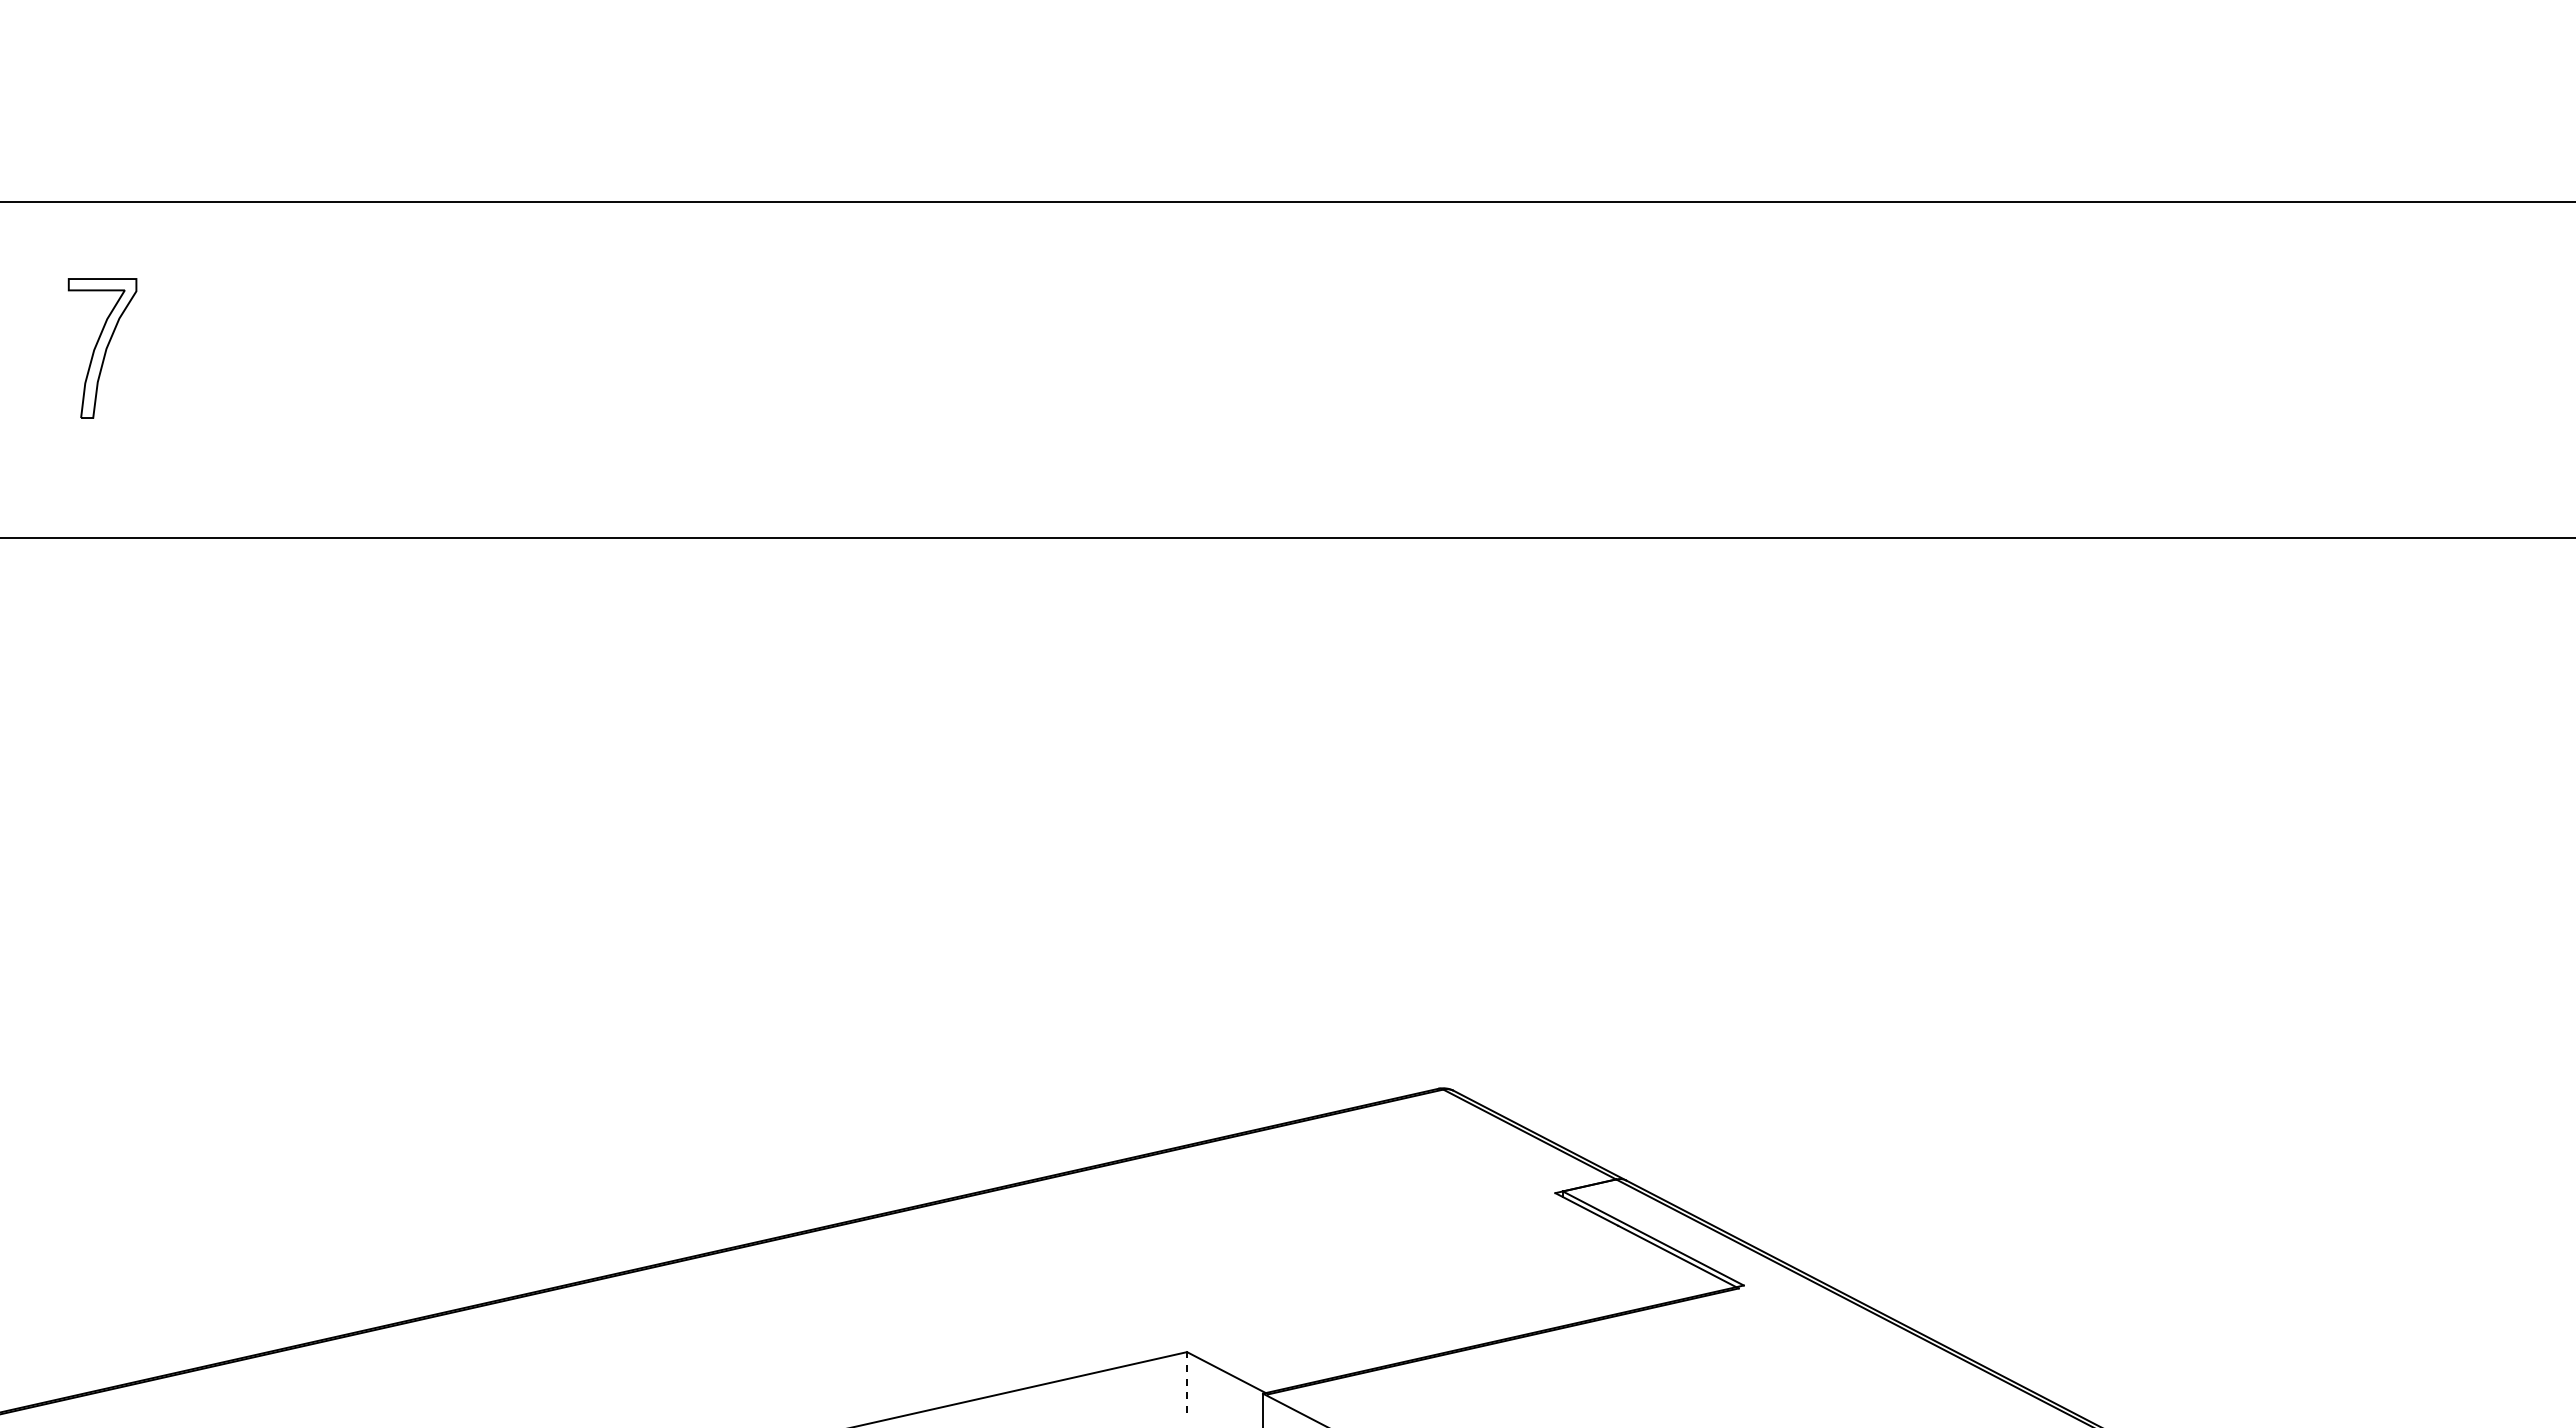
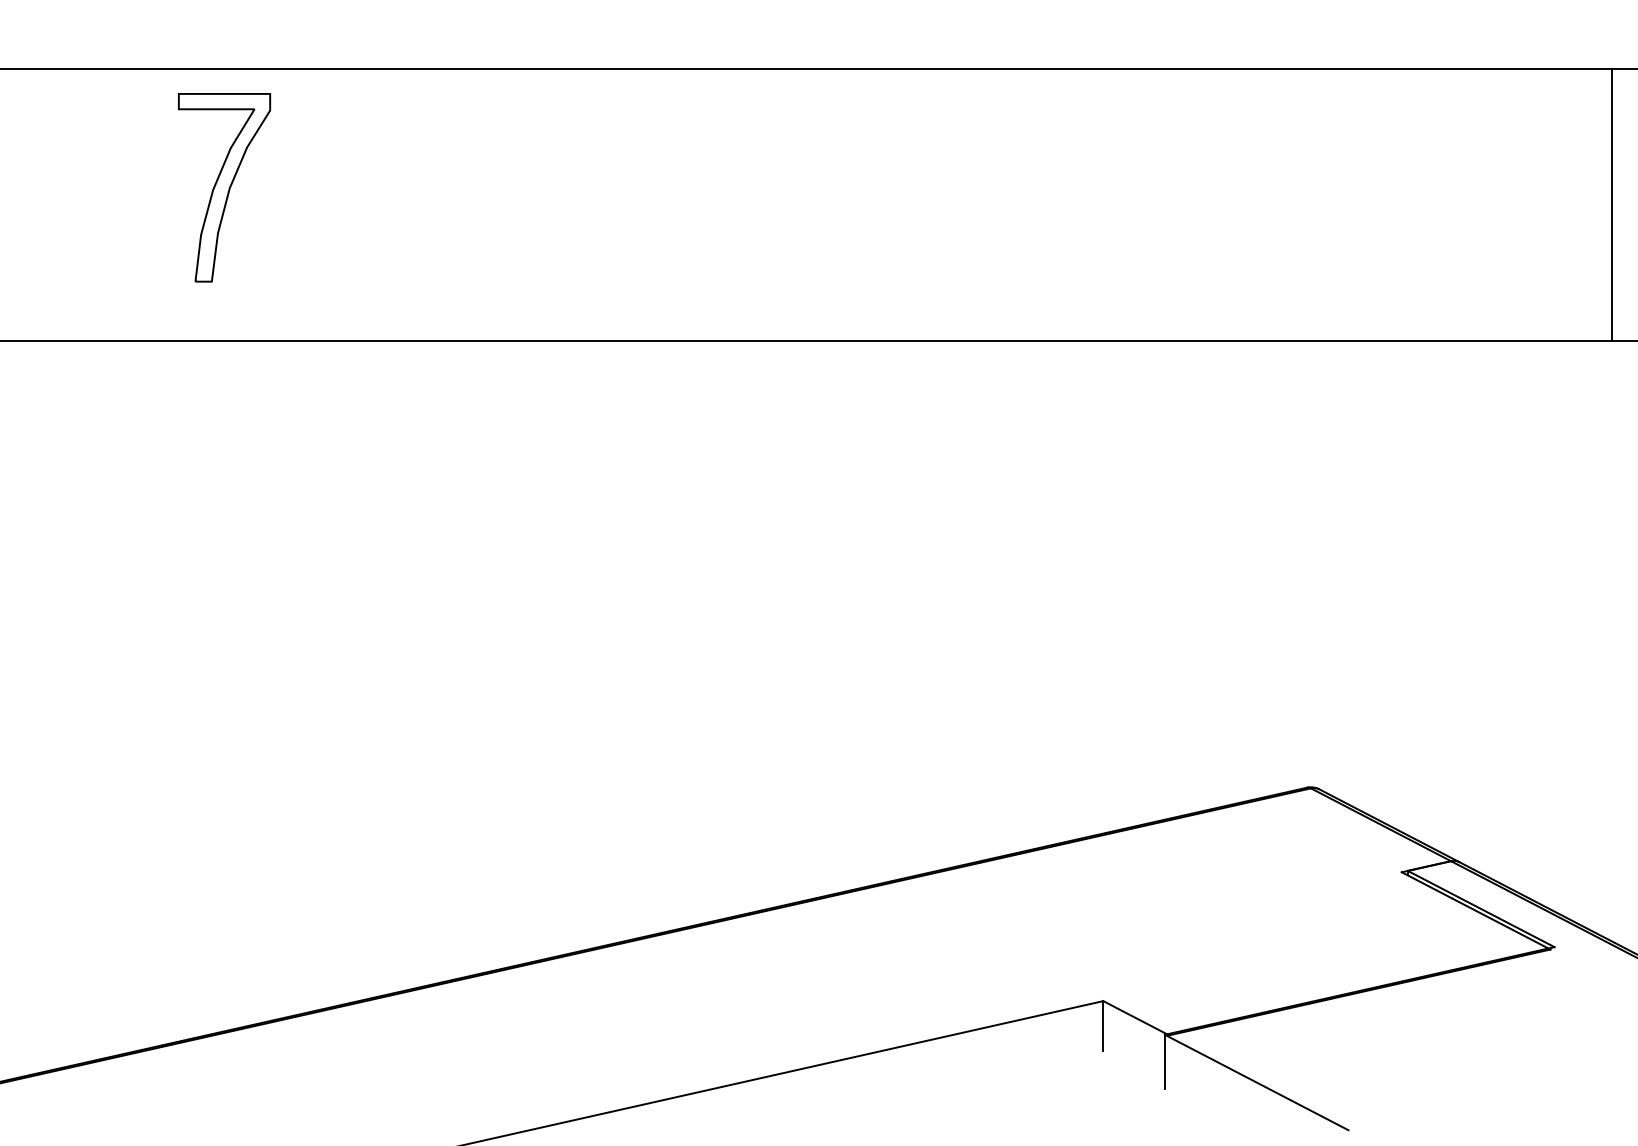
part: (102, 348) -> (224, 187), size x1.67
line: (1814, 370) -> (1611, 205), added
line: (1187, 1382) -> (1103, 1025), dashed -> solid

